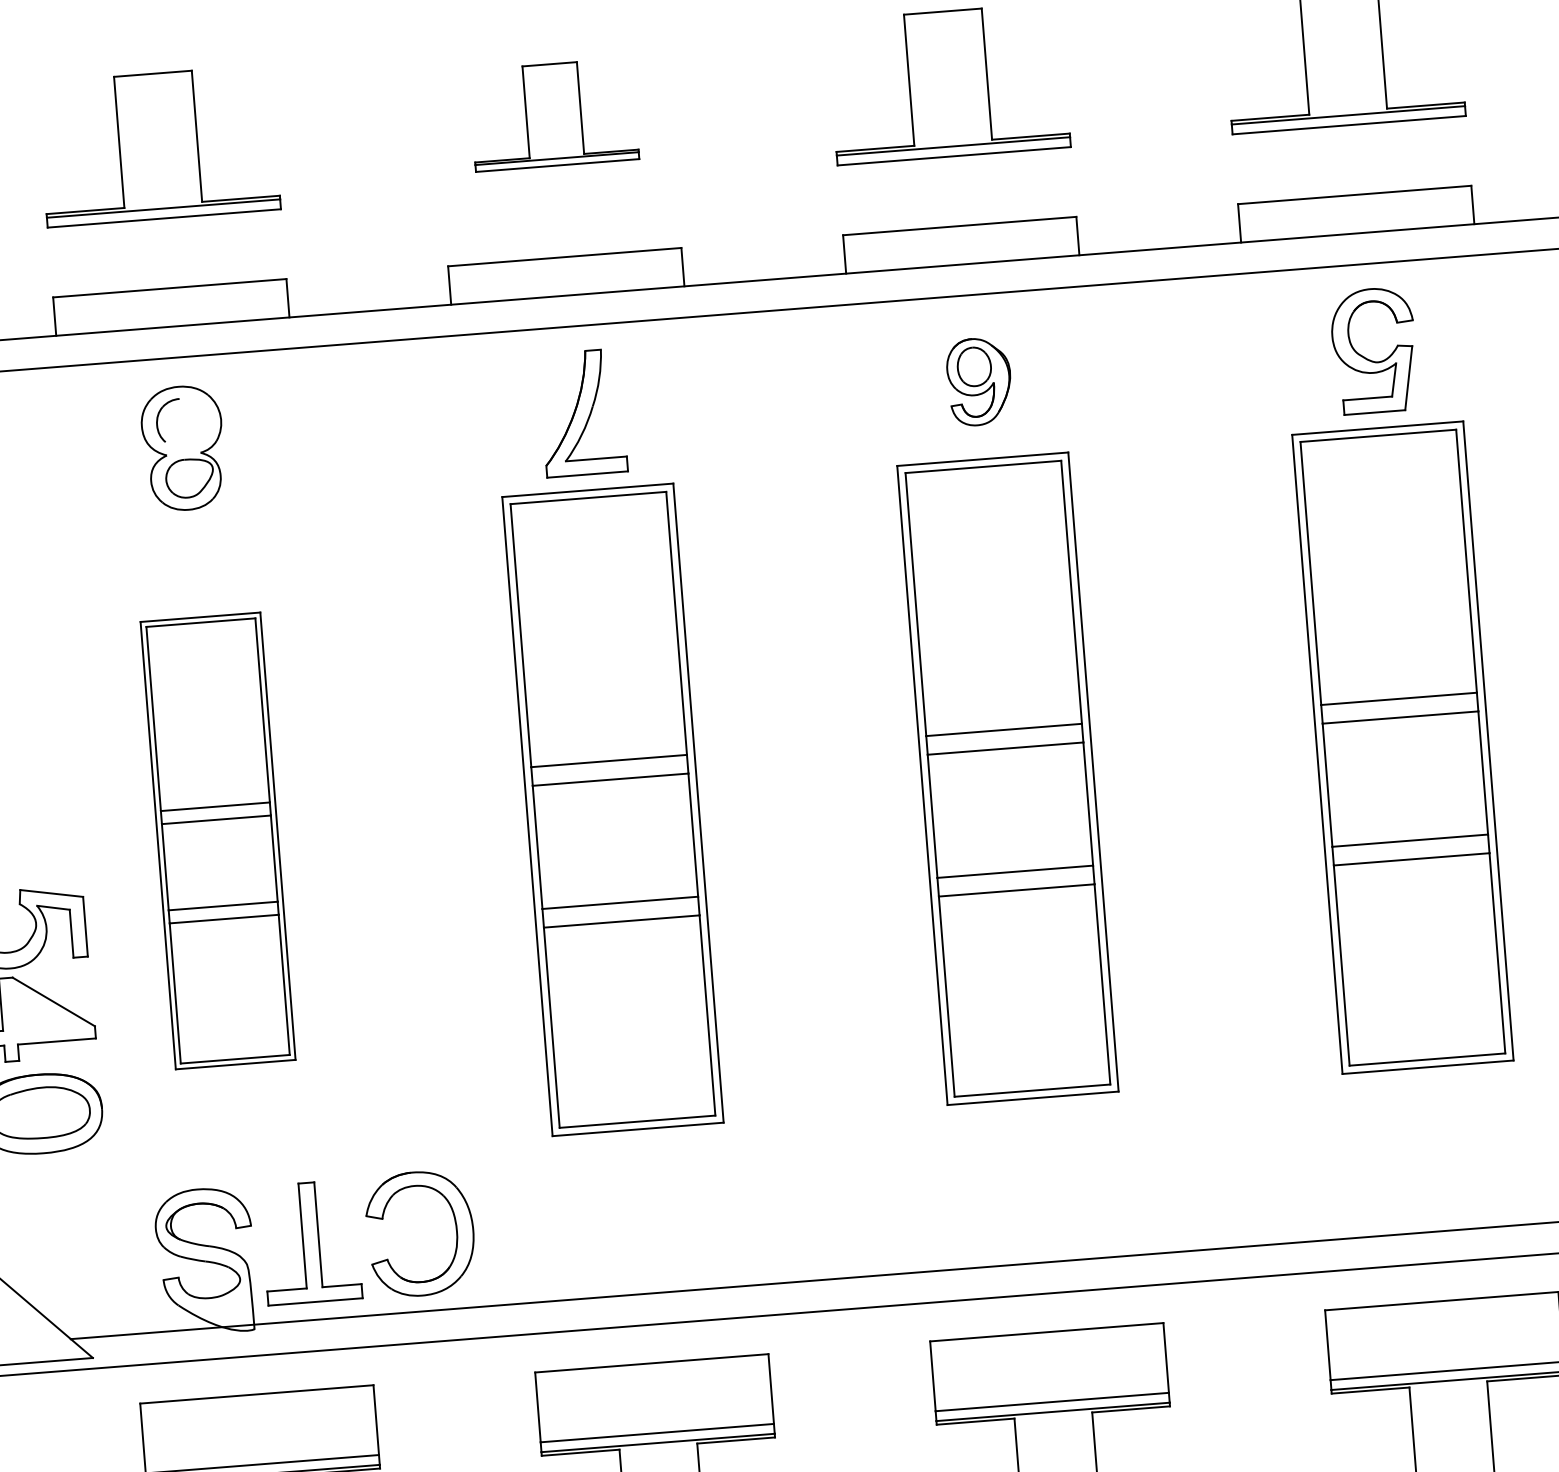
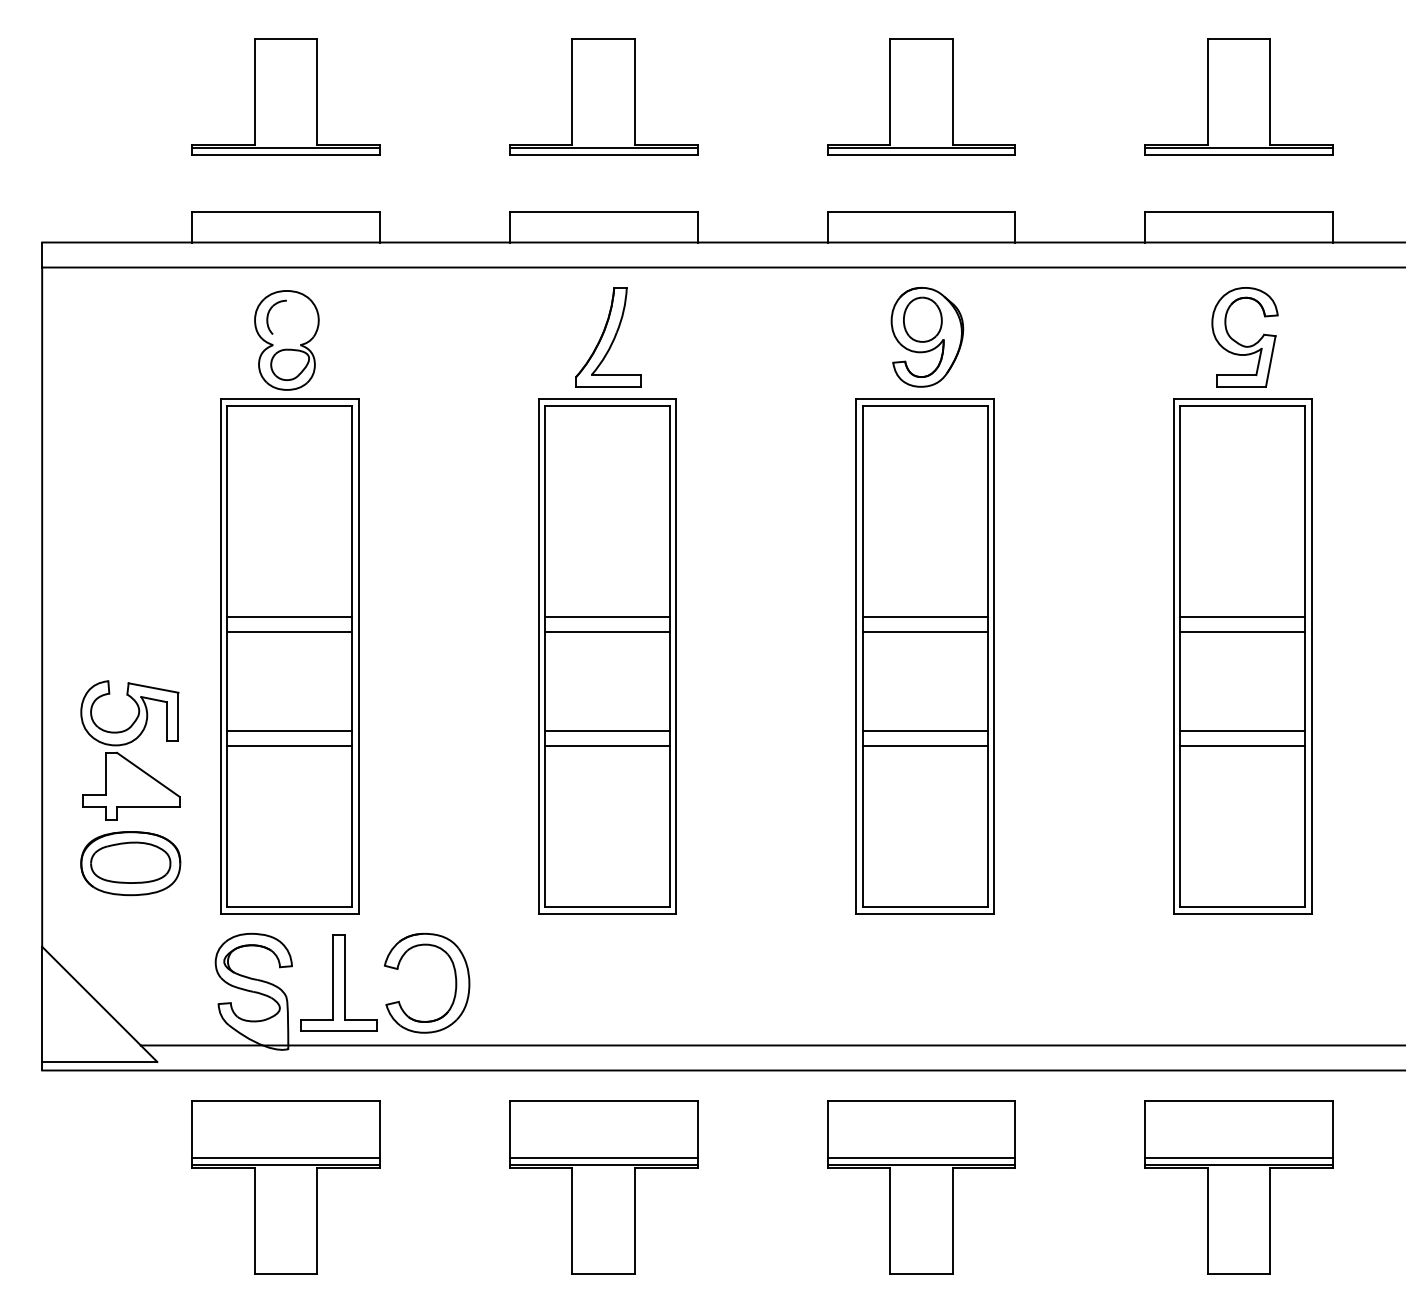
part: (553, 114) -> (603, 96), size x1.43
part: (979, 381) -> (927, 337), size x1.43
part: (217, 840) -> (289, 656), size x1.43

